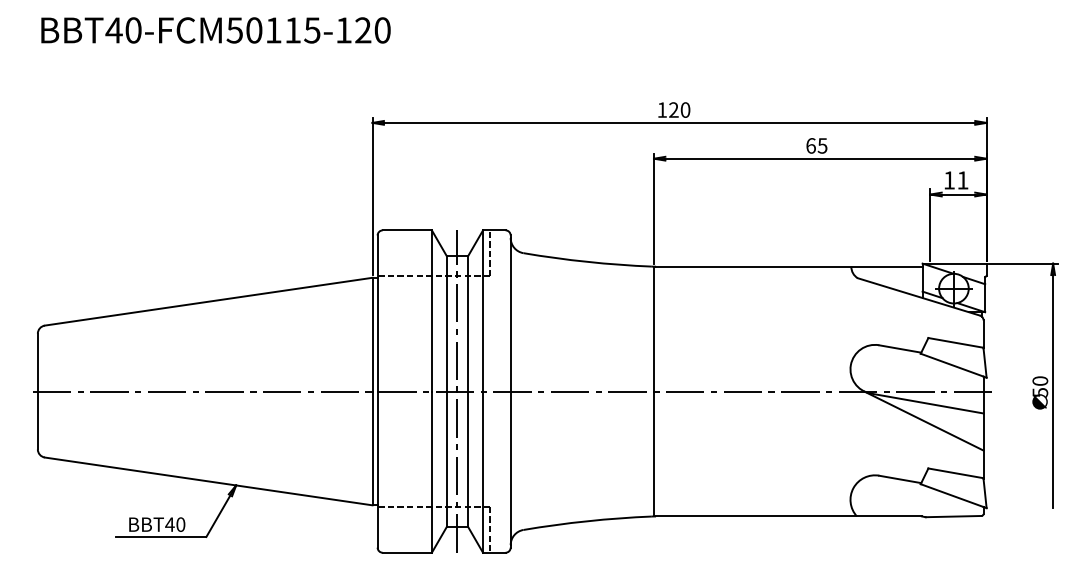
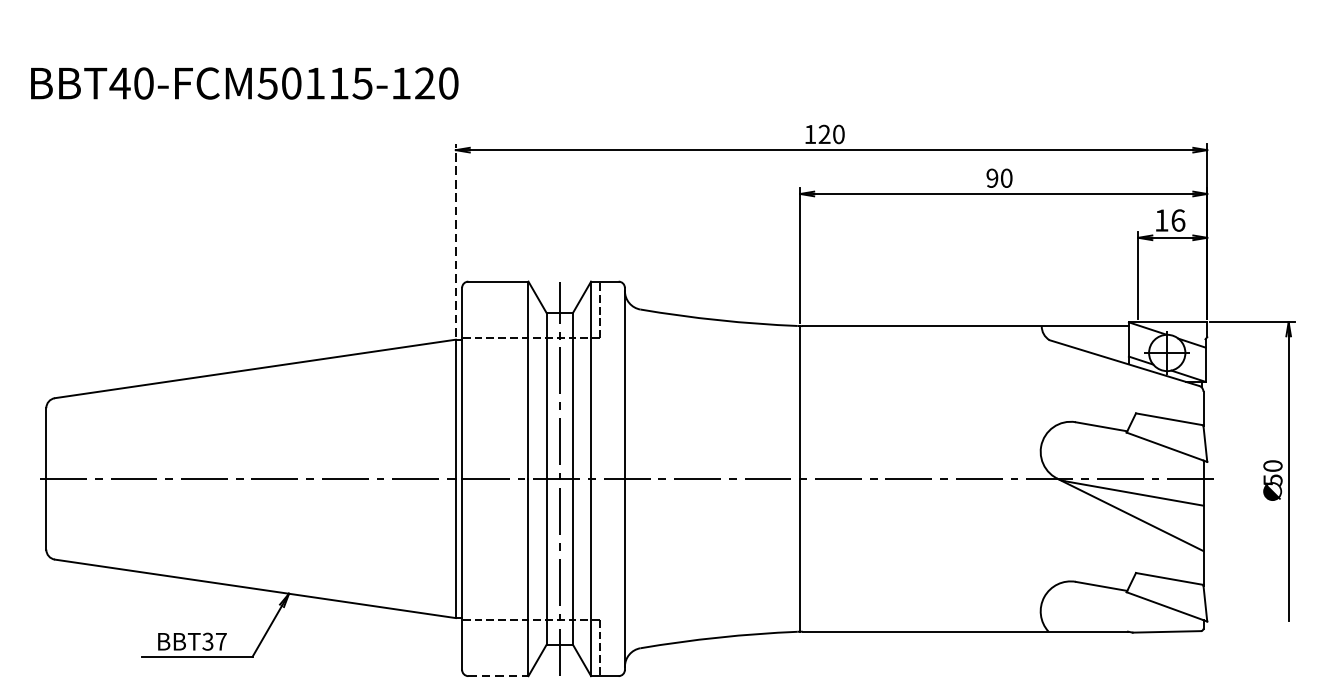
text: (215, 30) -> (244, 83), moved
text: (816, 145) -> (999, 177), 65 -> 90
text: (962, 180) -> (1177, 220), 11 -> 16
line: (372, 196) -> (455, 240), solid -> dashed
text: (175, 524) -> (214, 641), BBT40 -> BBT37
line: (407, 552) -> (498, 675), solid -> dashed

